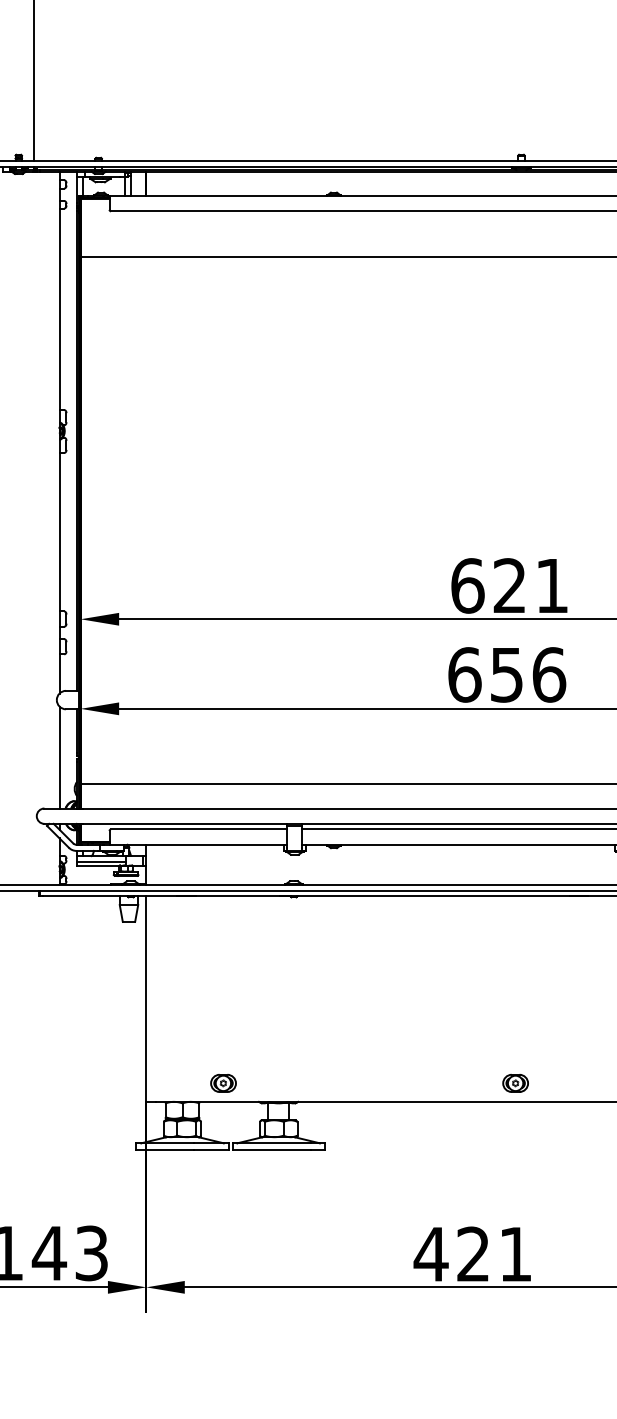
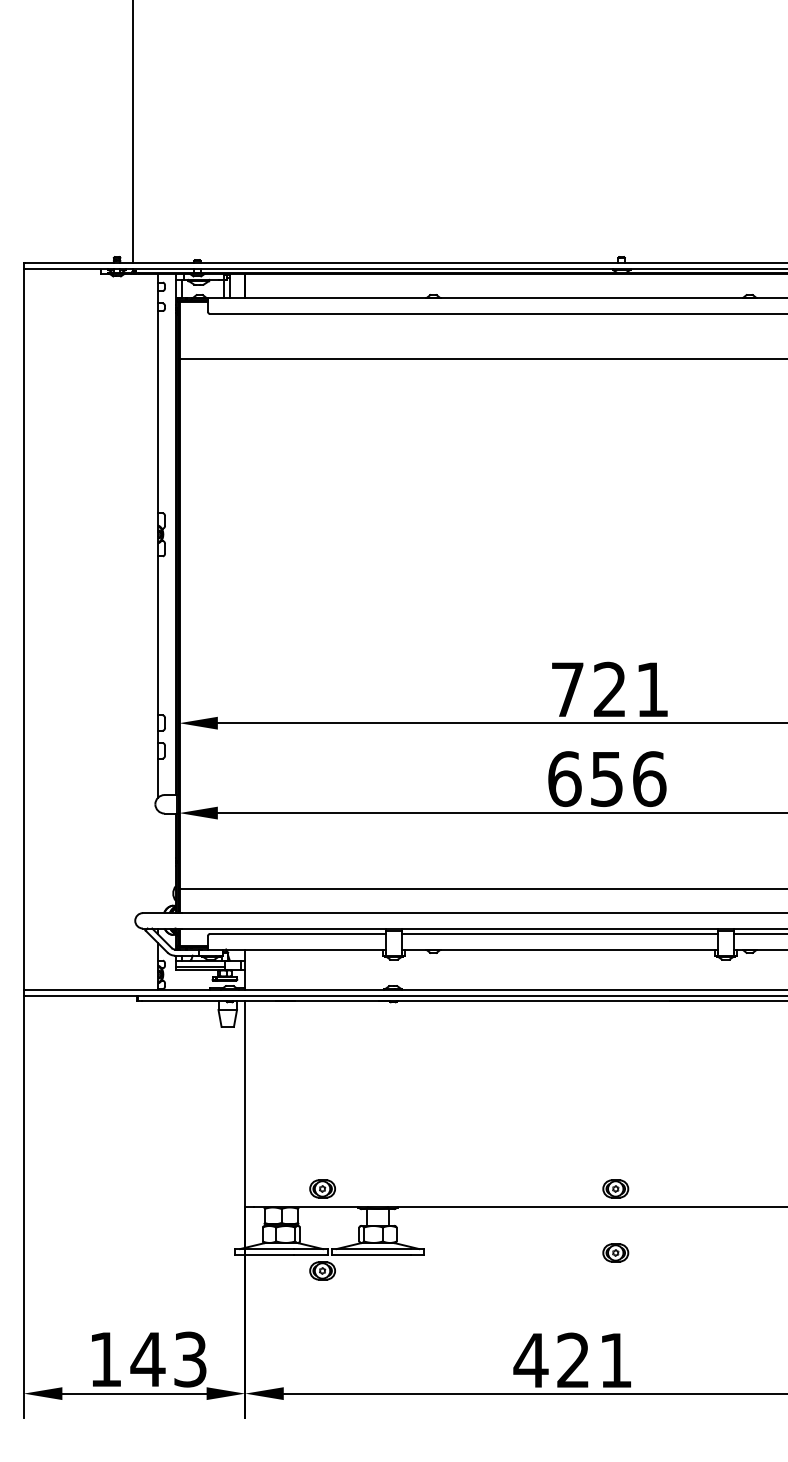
text: (467, 585) -> (567, 689), 621 -> 721
line: (59, 757) -> (158, 861), removed
part: (515, 1146) -> (615, 1252), added
part: (223, 1164) -> (322, 1270), added

